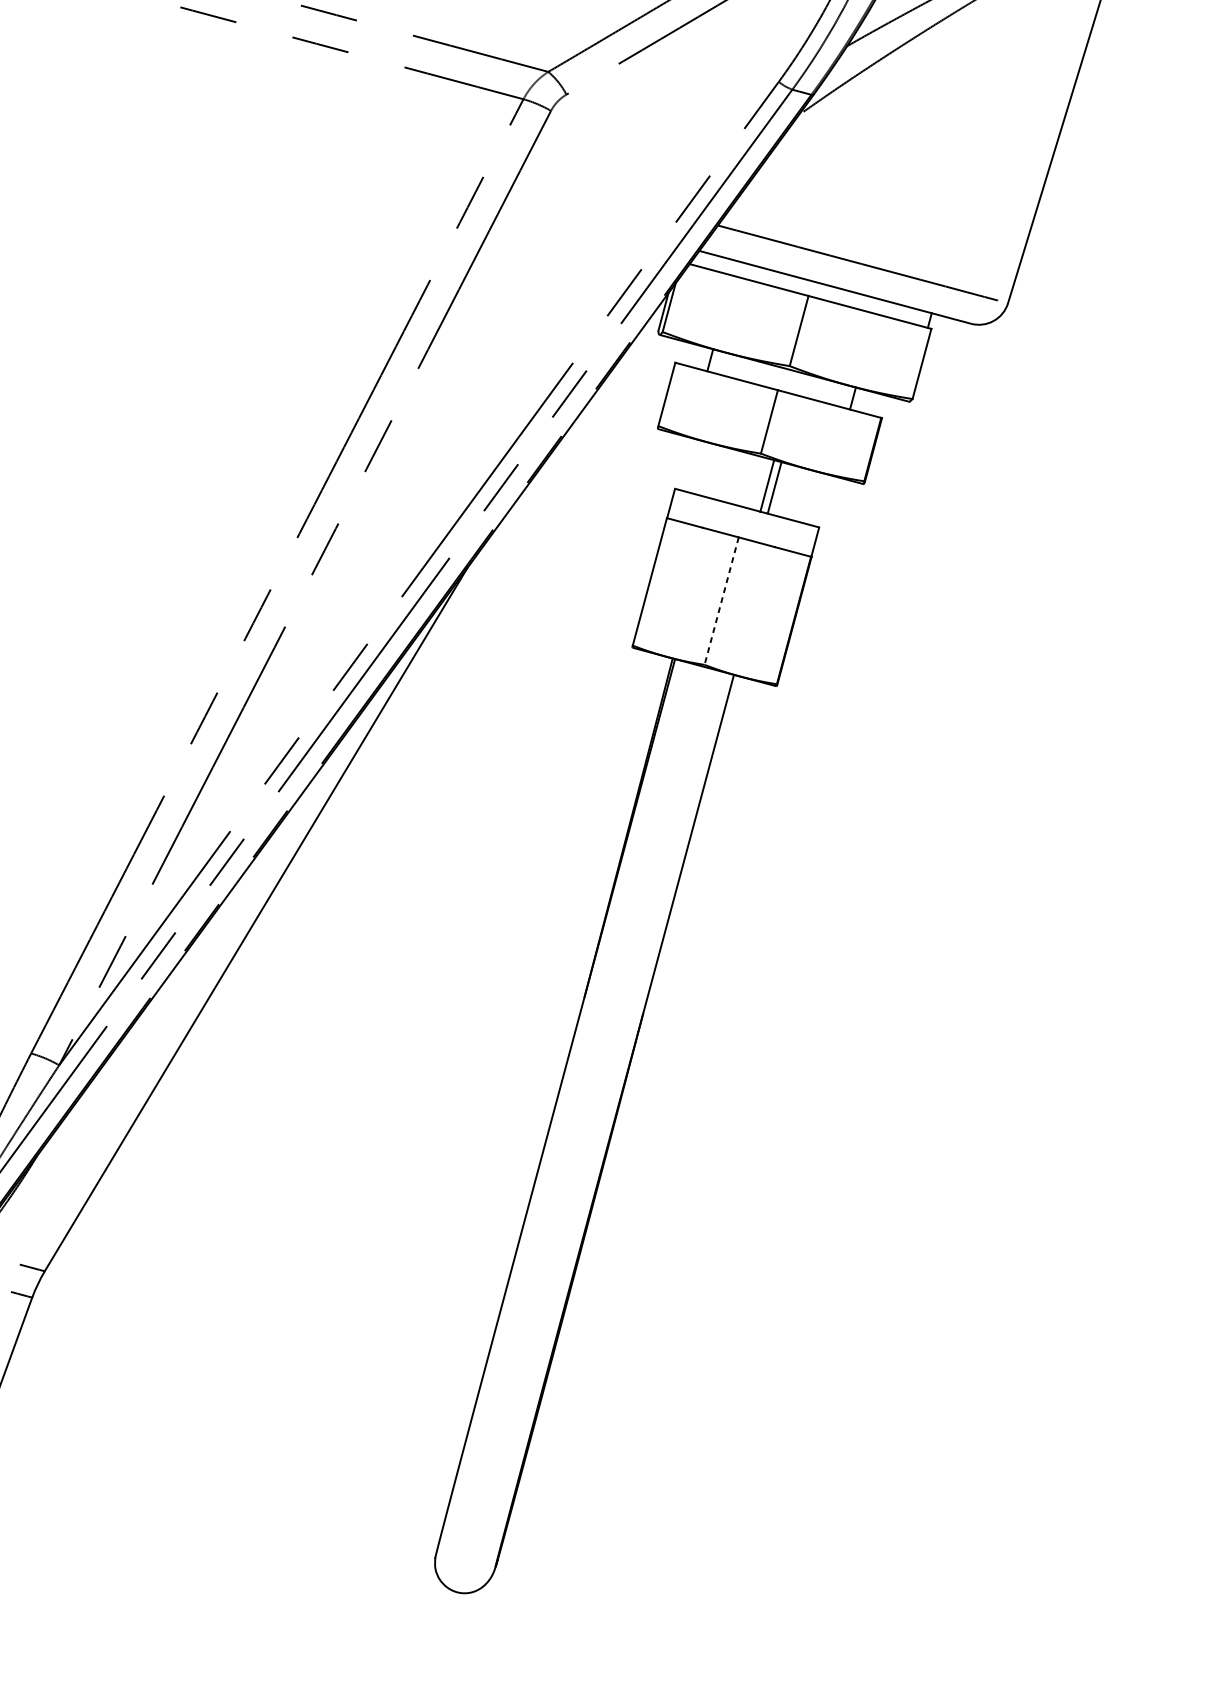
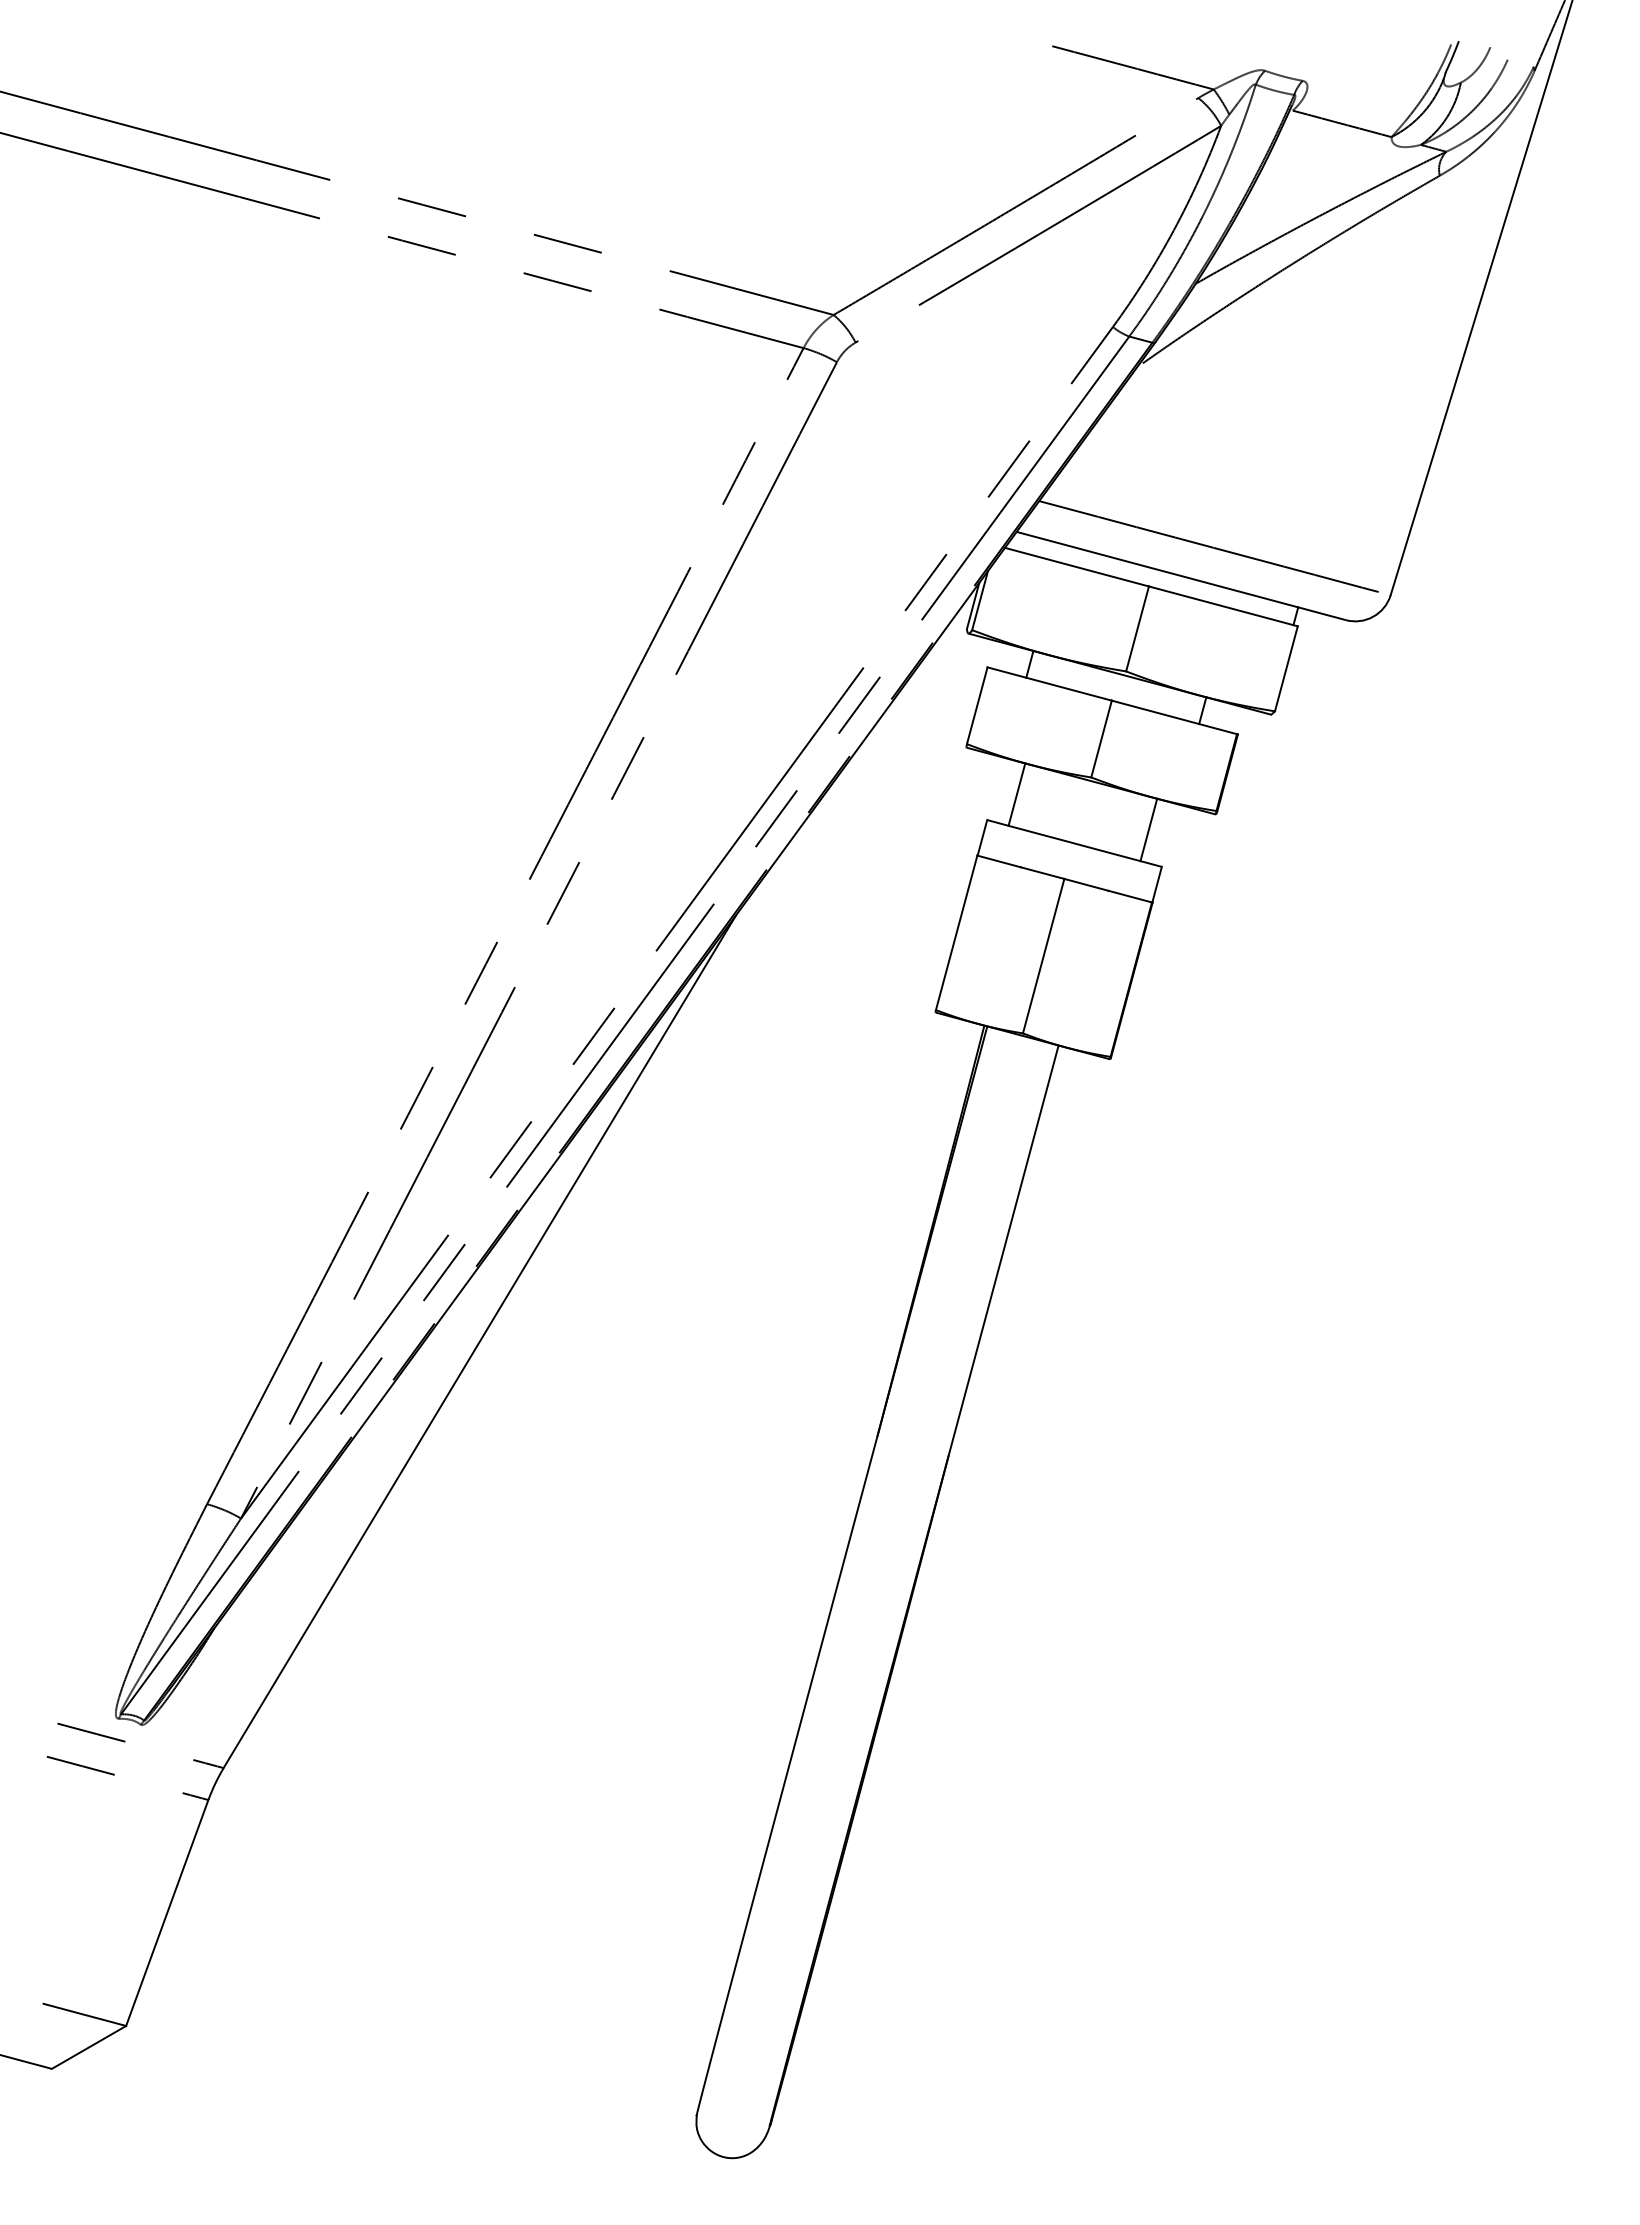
line: (766, 485) -> (1148, 829), moved
line: (774, 487) -> (1016, 794), moved
line: (721, 601) -> (1043, 956), dashed -> solid

